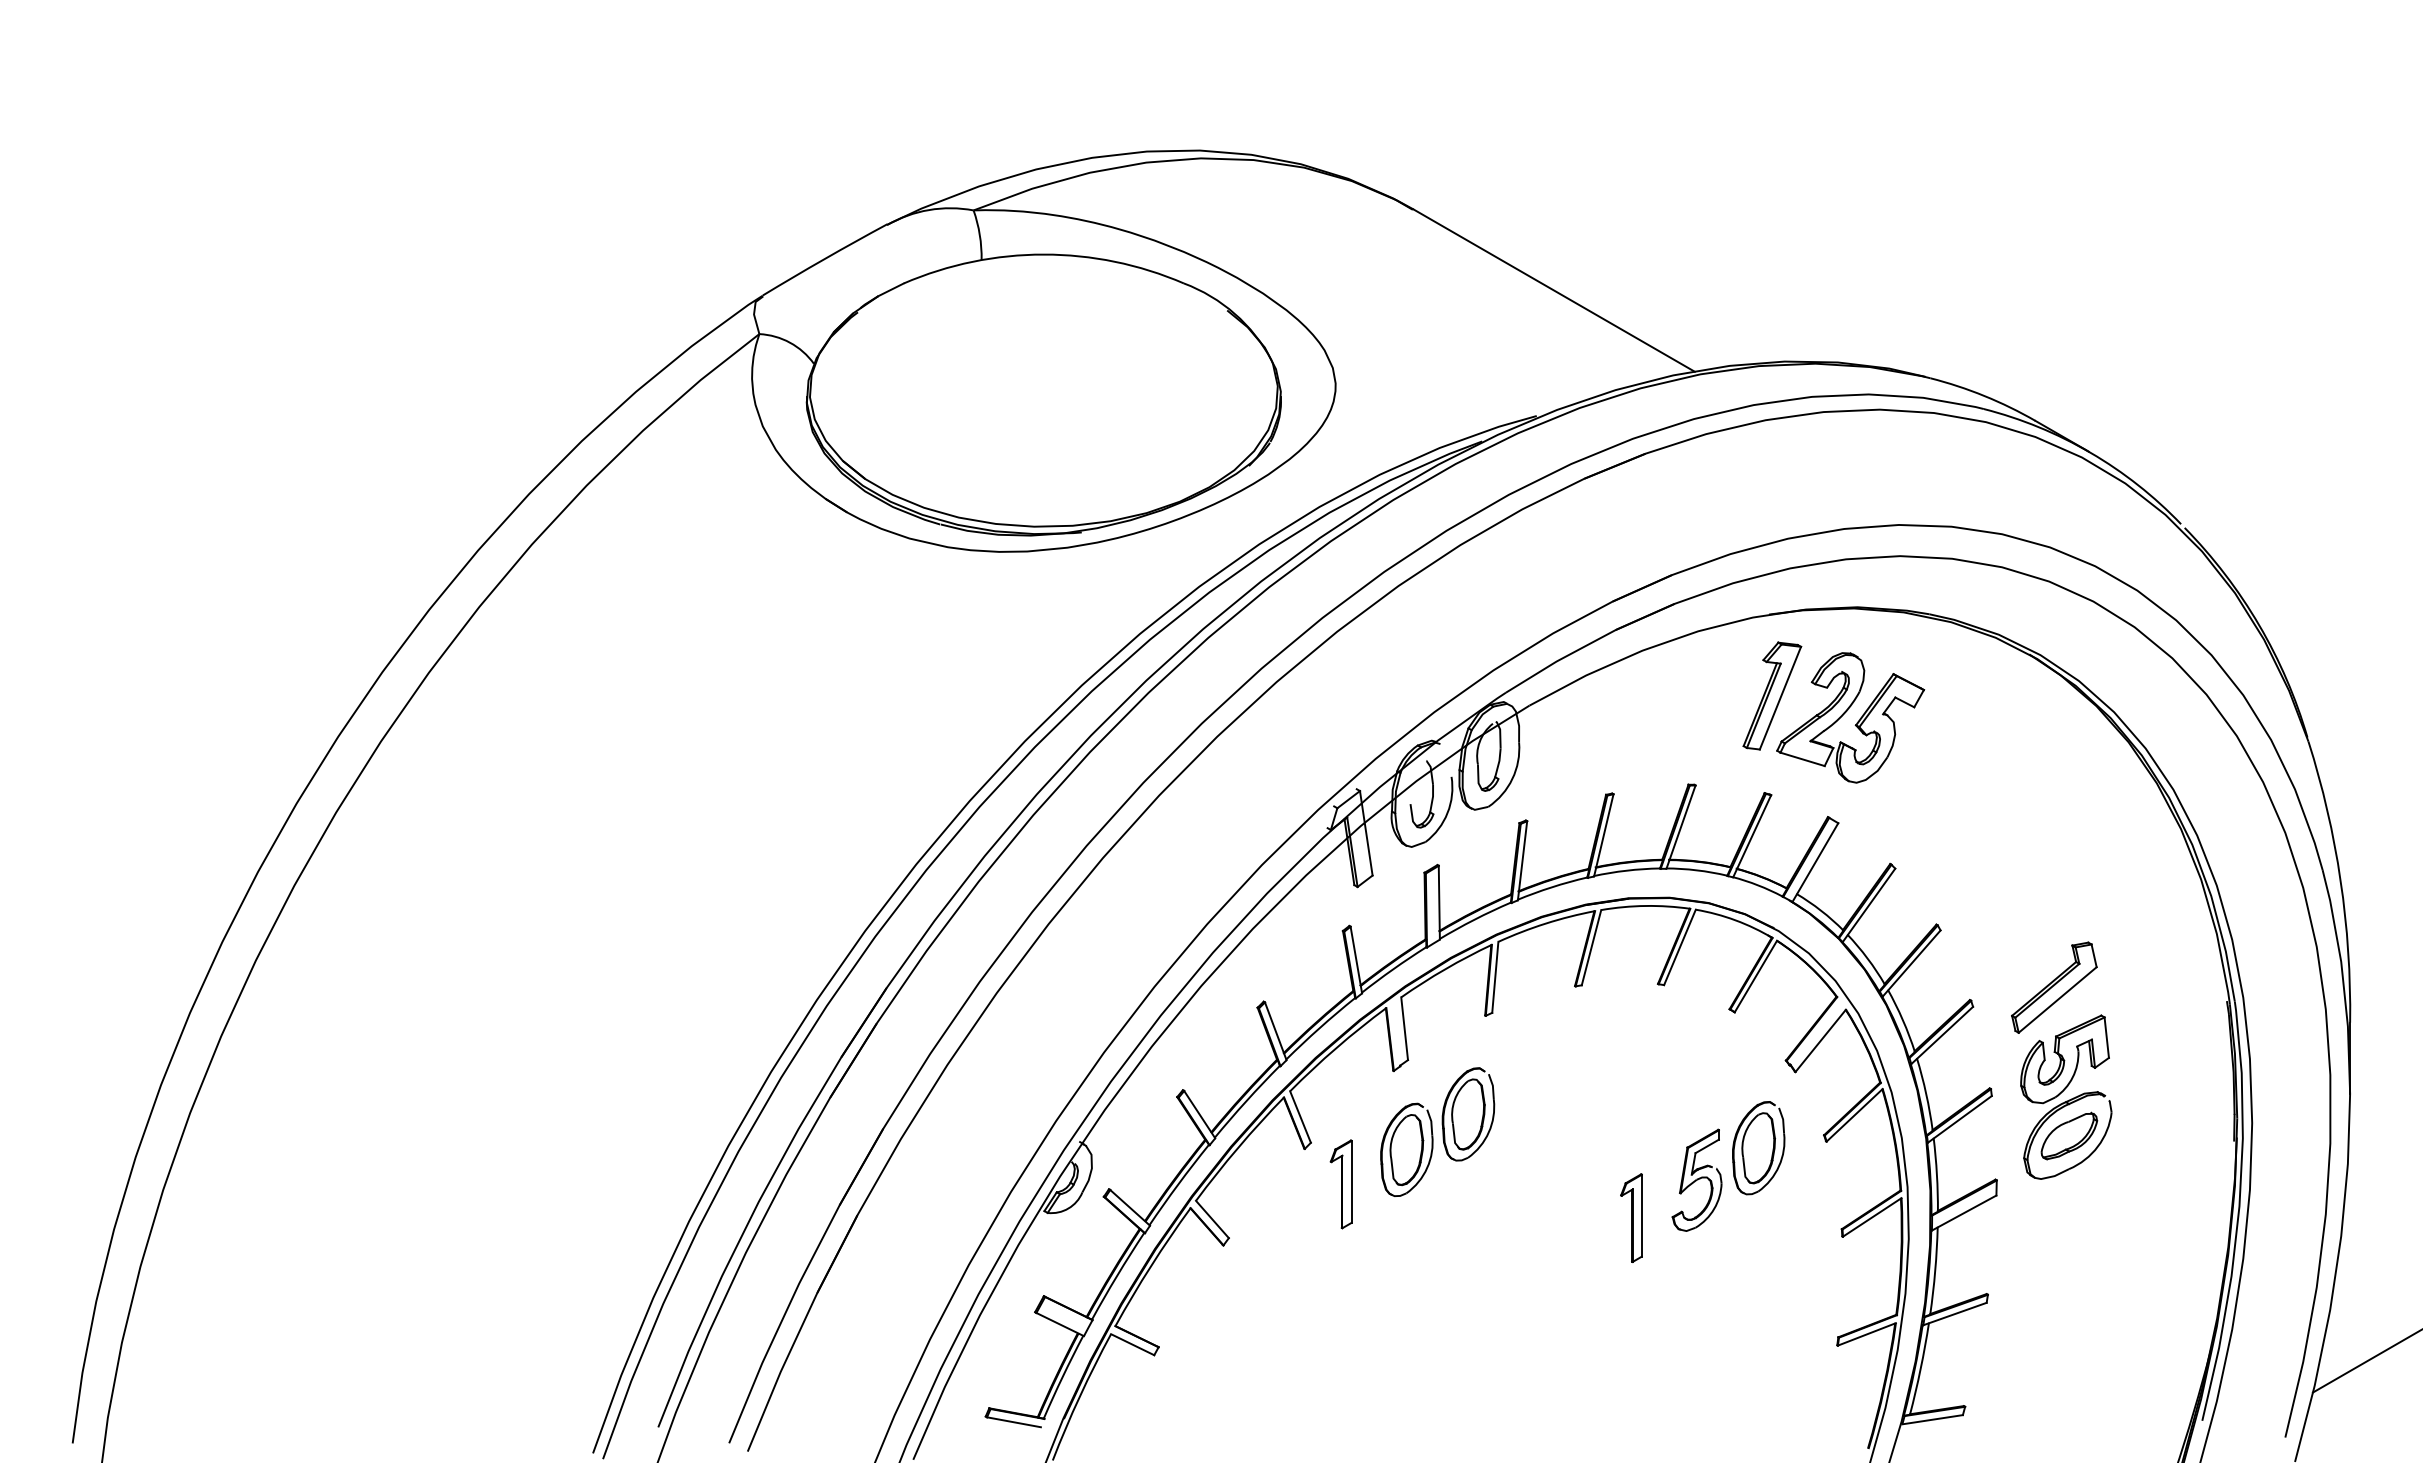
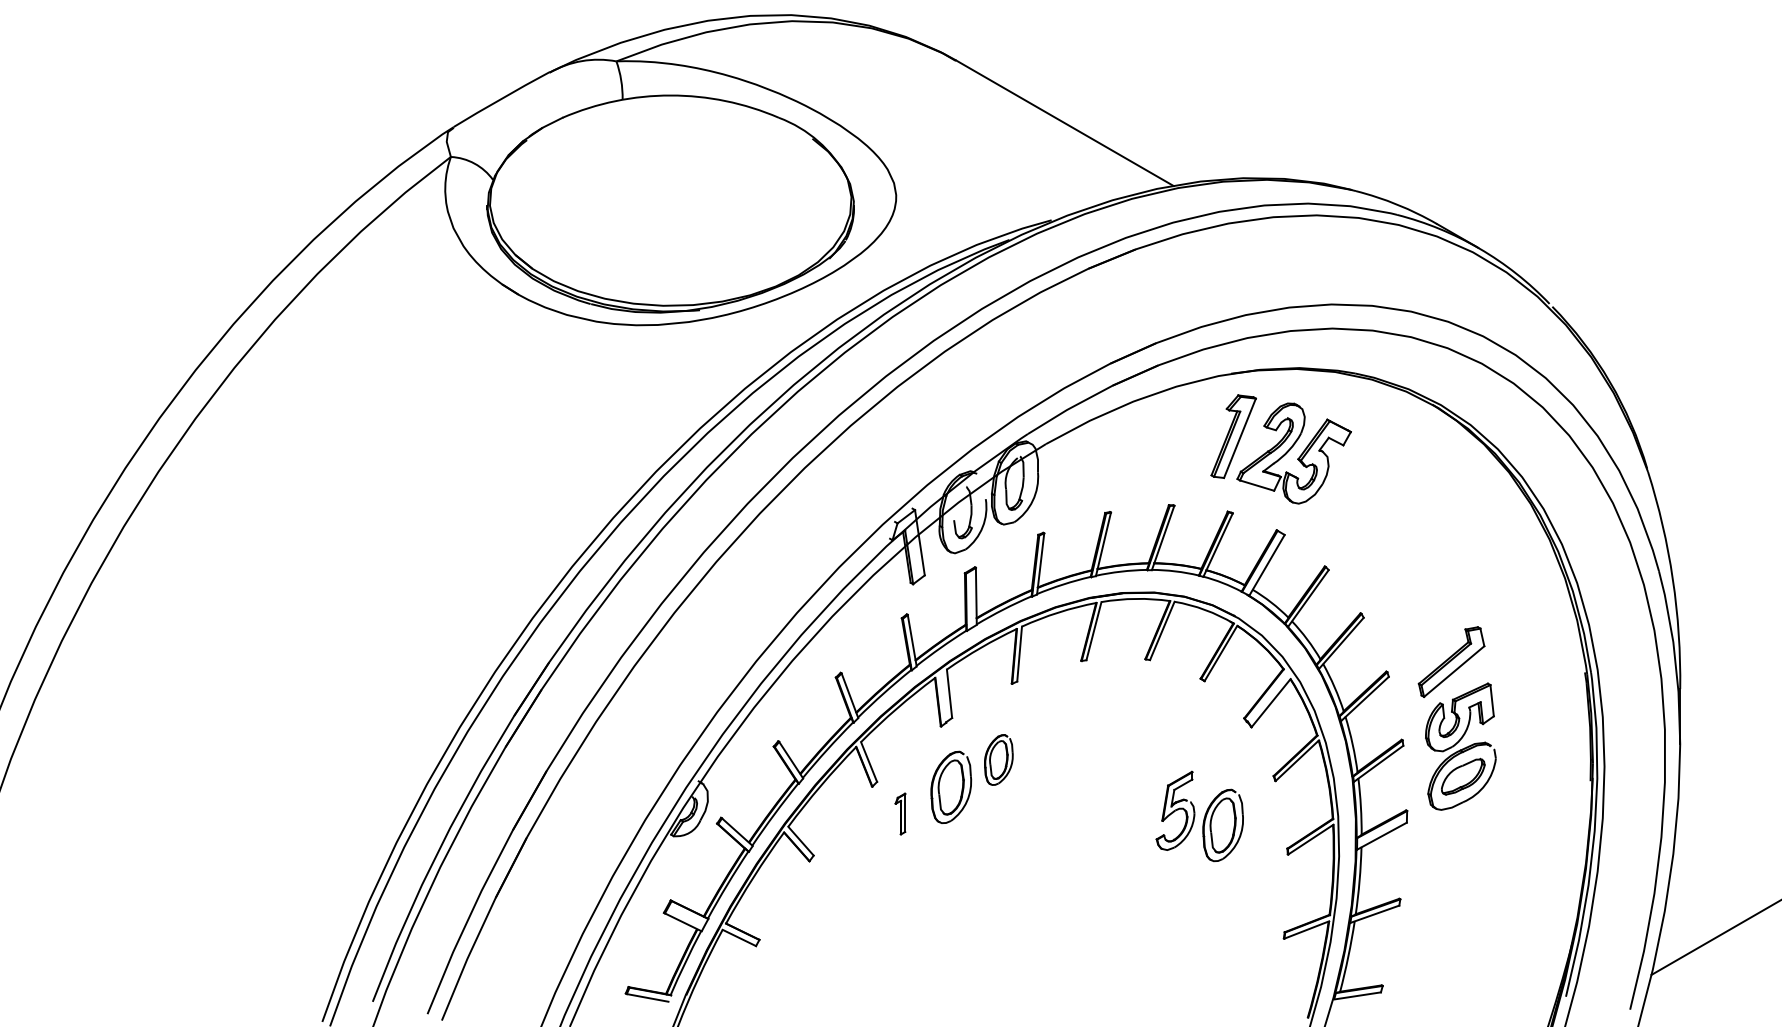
part: (1468, 1114) -> (998, 760), size x0.7
part: (1758, 1148) -> (1223, 825), moved
part: (1340, 1184) -> (899, 814), size x0.6
part: (1631, 1217) -> (1124, 839), removed

